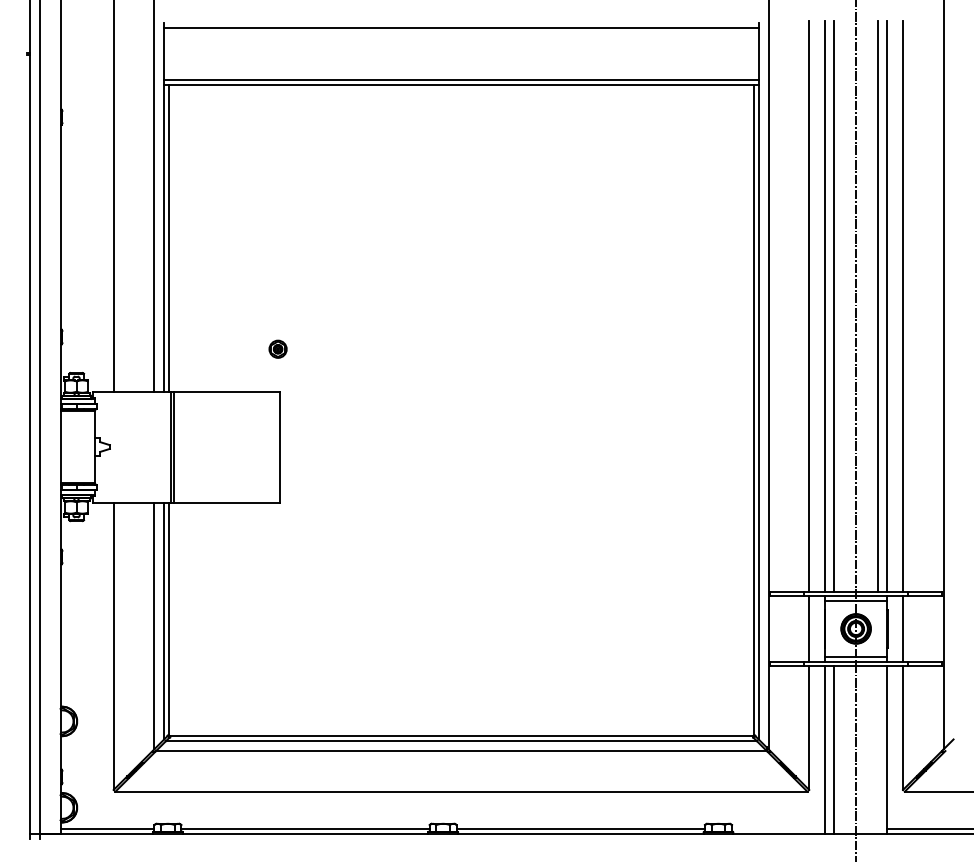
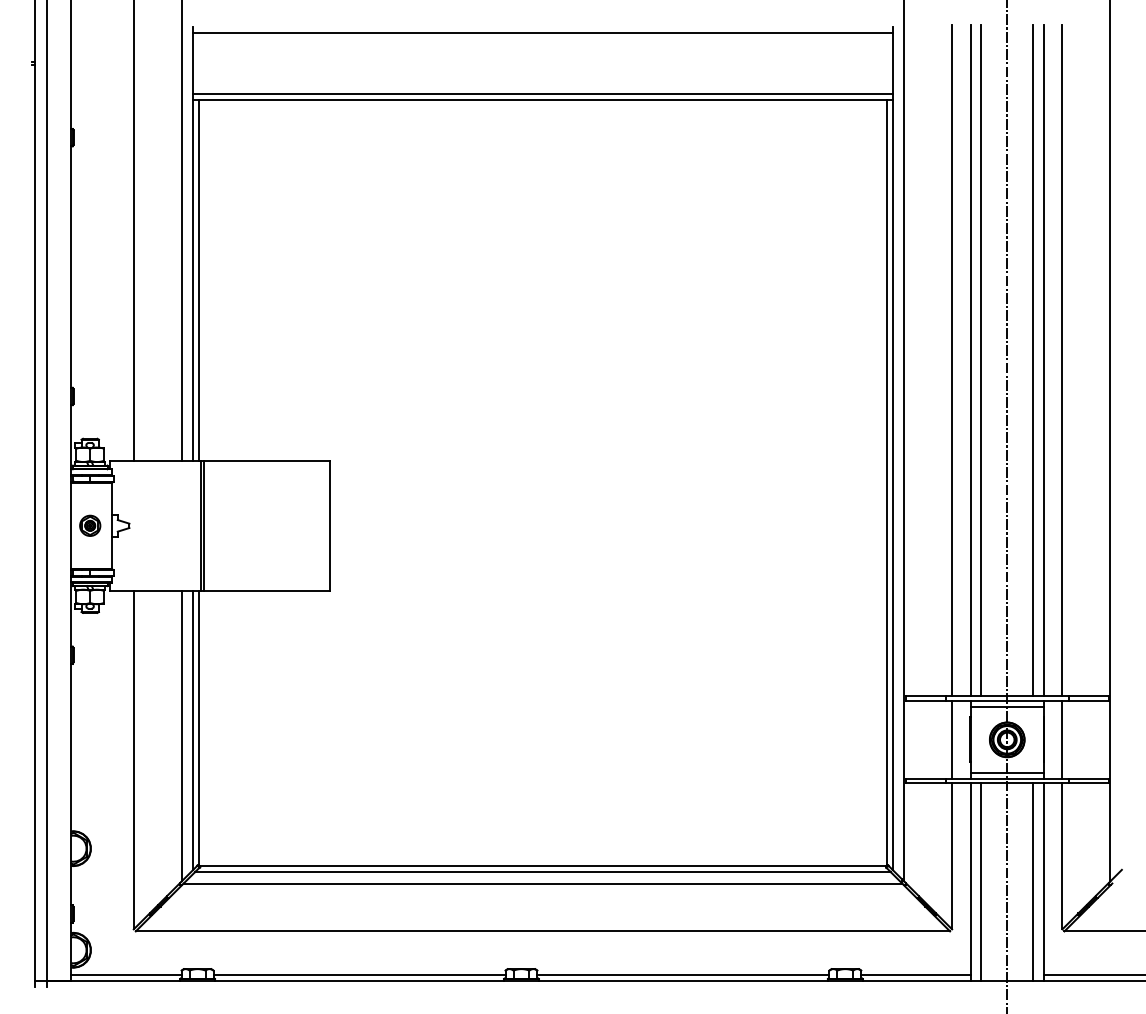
part: (278, 348) -> (90, 525), moved
line: (878, 749) -> (1033, 881), added
line: (778, 828) -> (915, 974), added

